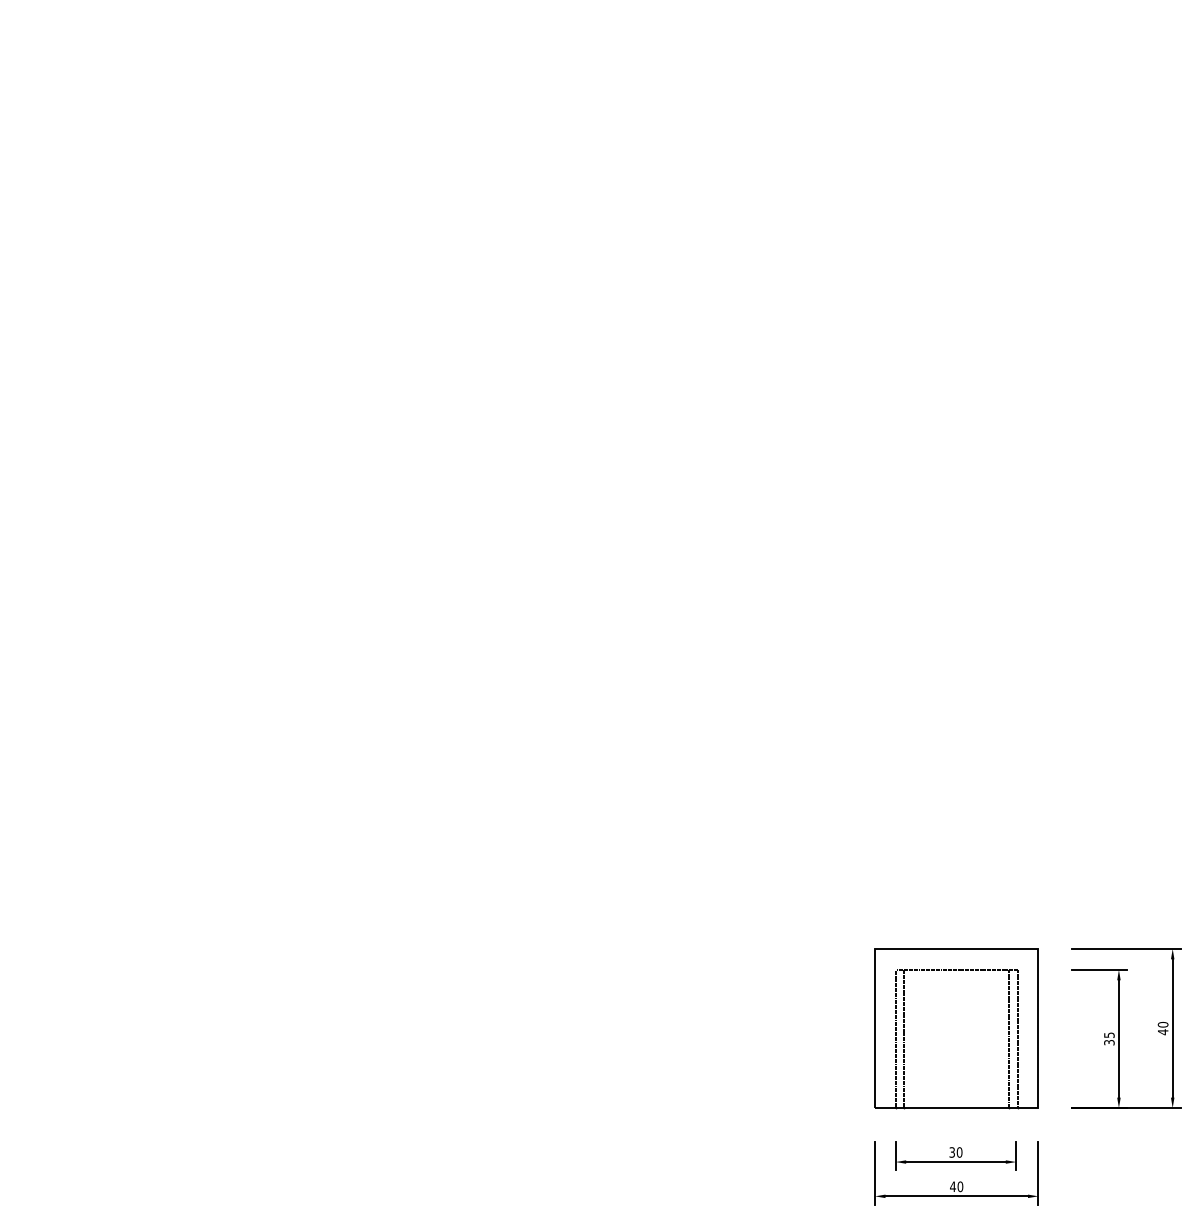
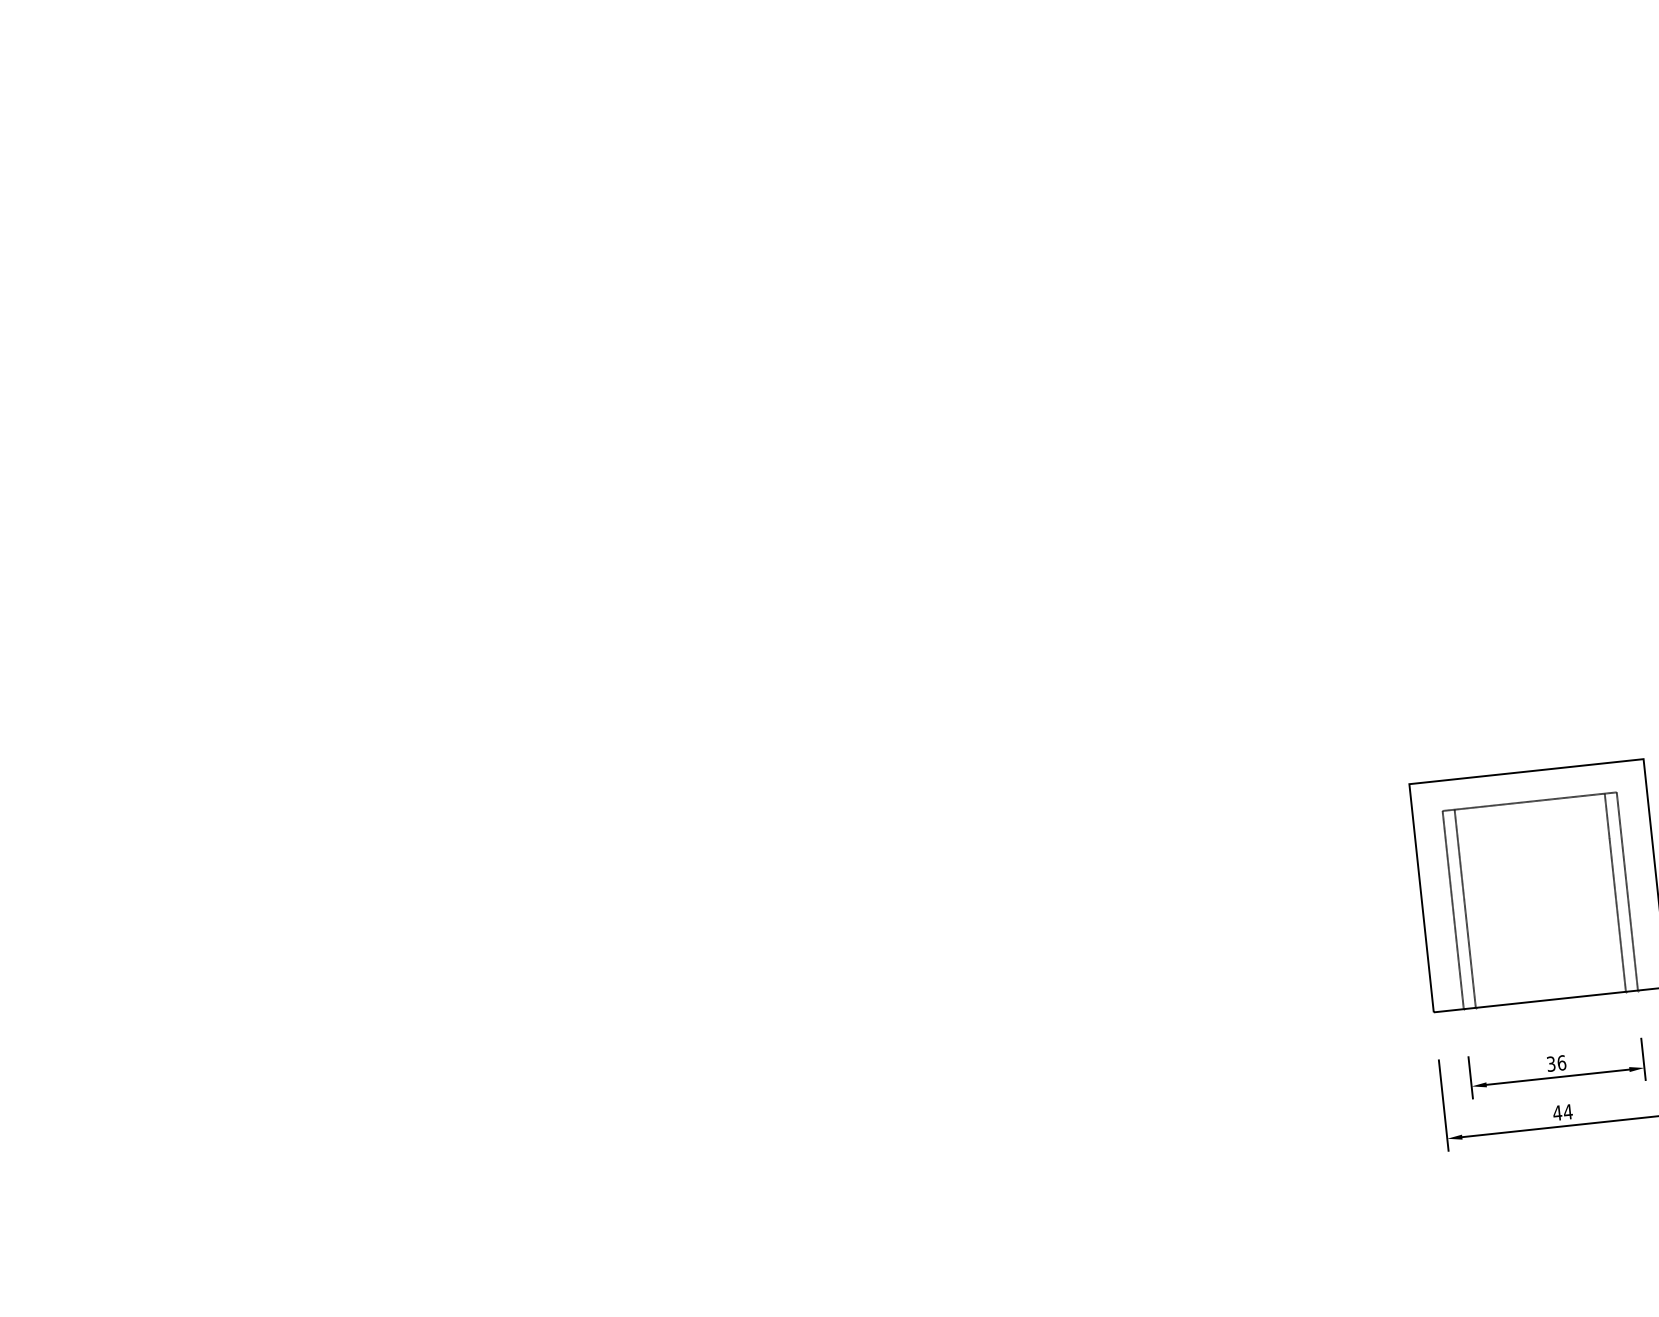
text: (959, 1152) -> (1561, 1063), 30 -> 36
text: (960, 1186) -> (1568, 1111), 40 -> 44

